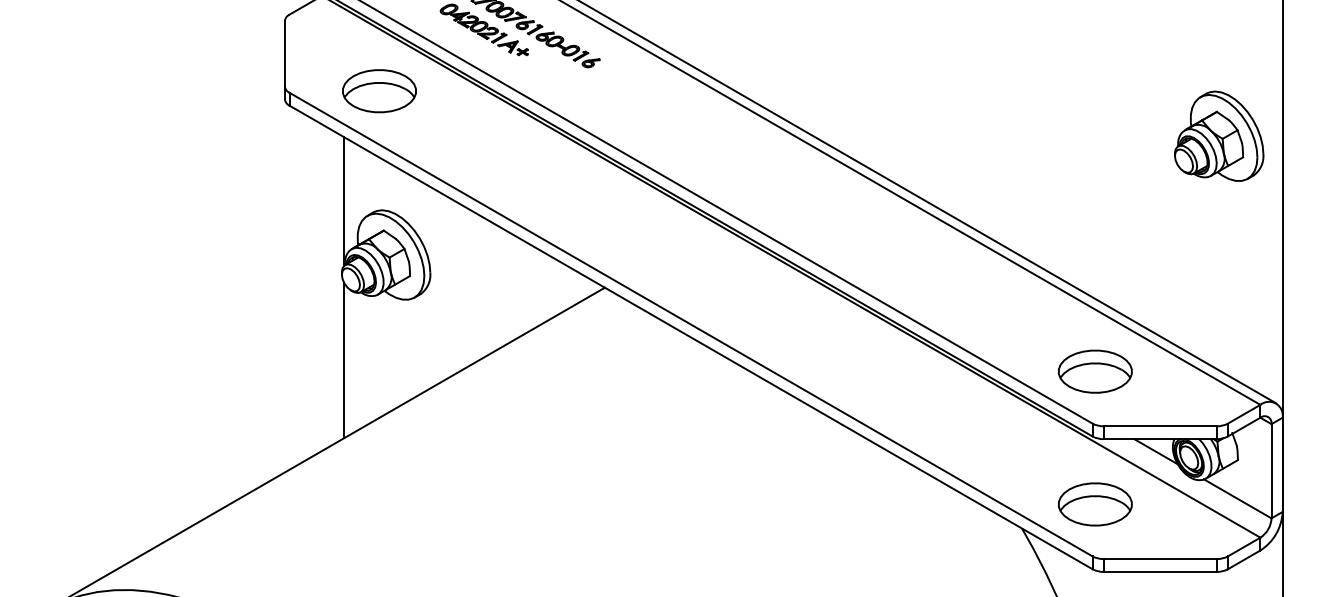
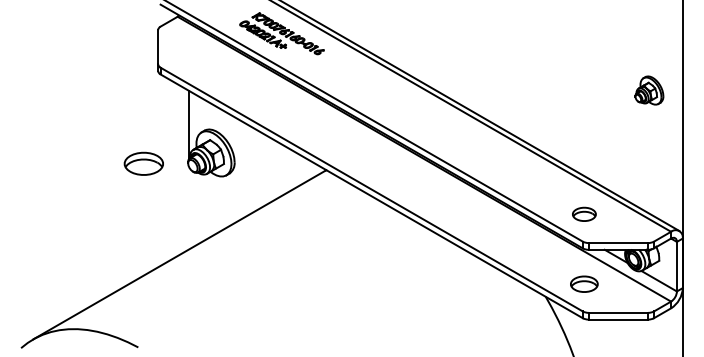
part: (378, 90) -> (143, 163), moved
part: (1219, 136) -> (649, 90), size x0.6
line: (344, 360) -> (189, 208), removed
part: (1095, 371) -> (584, 214), size x0.6
part: (1095, 505) -> (584, 284), size x0.7

